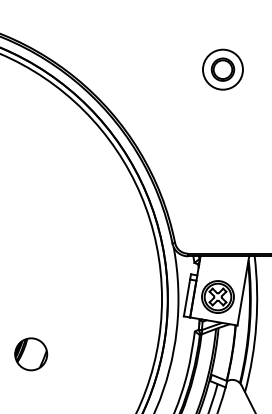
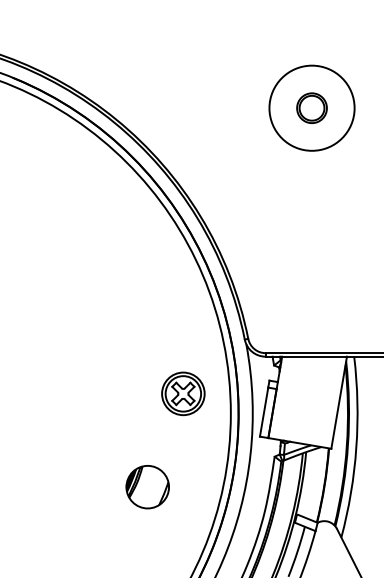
circle: (222, 69) -> (311, 107), size x1.6
part: (218, 296) -> (183, 393), moved
part: (31, 354) -> (147, 487), moved

